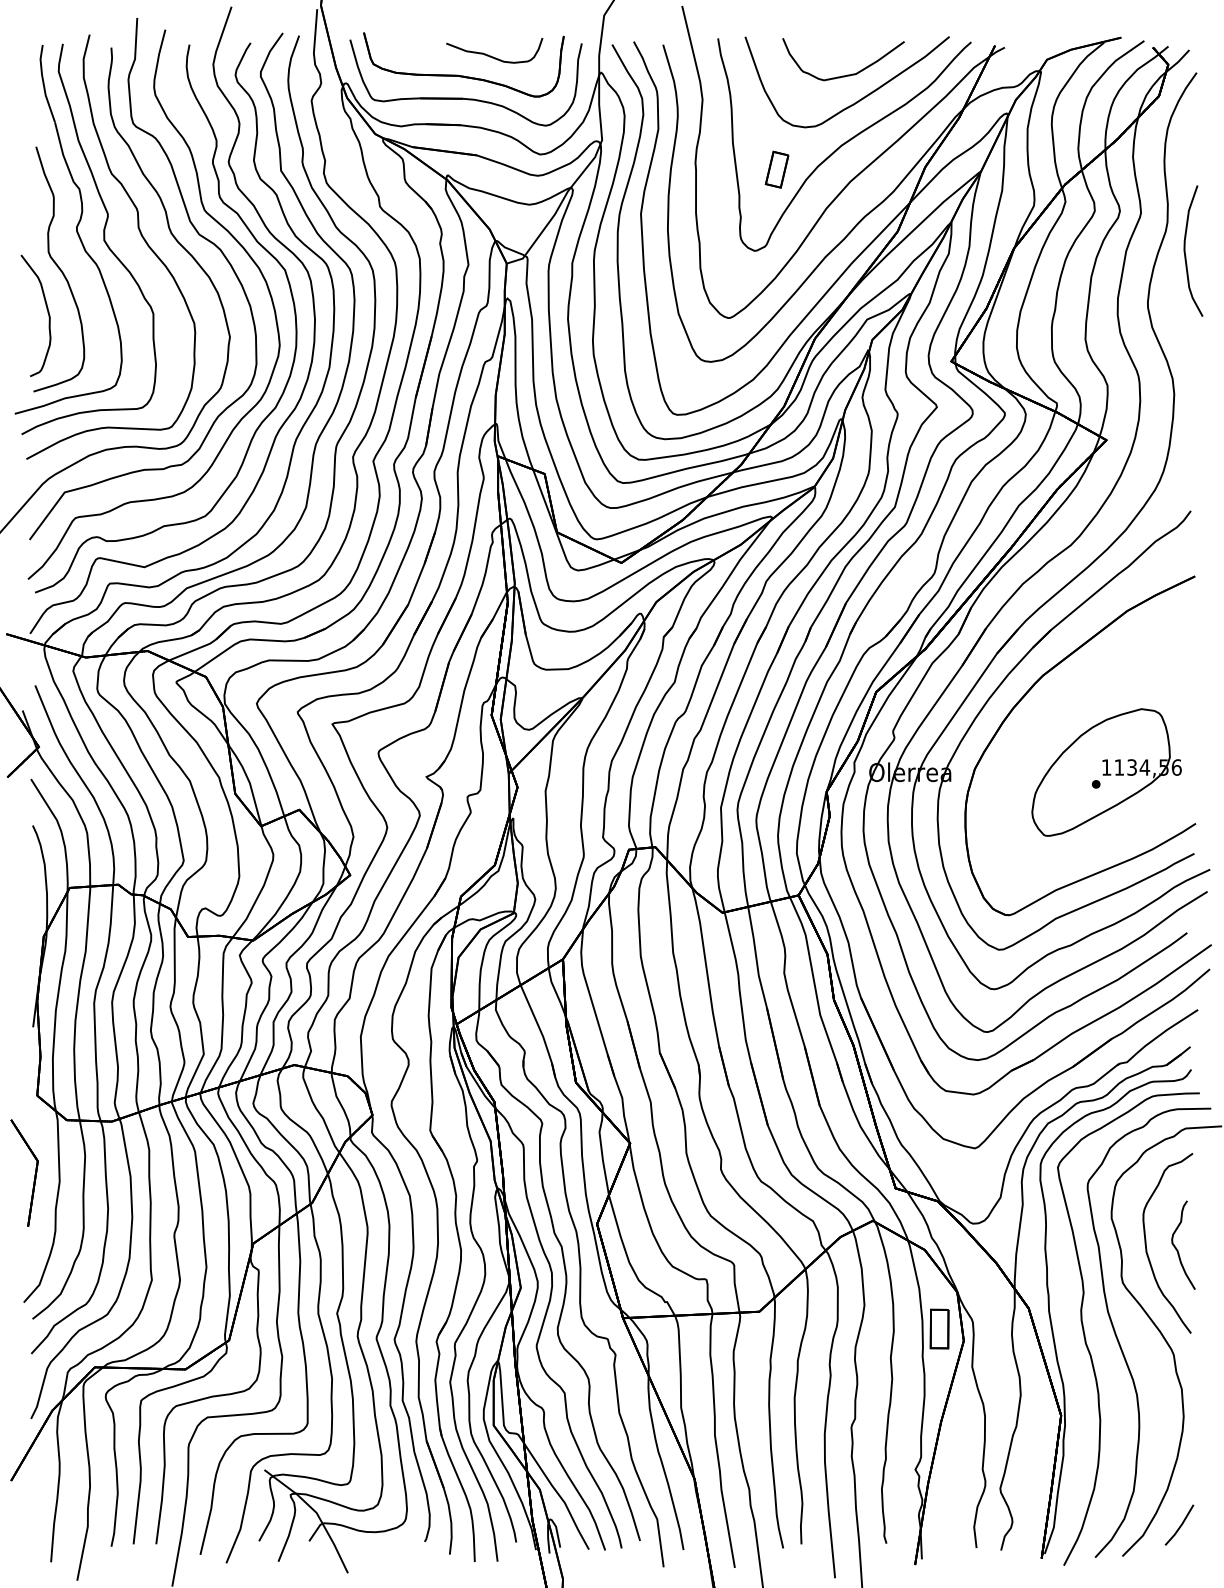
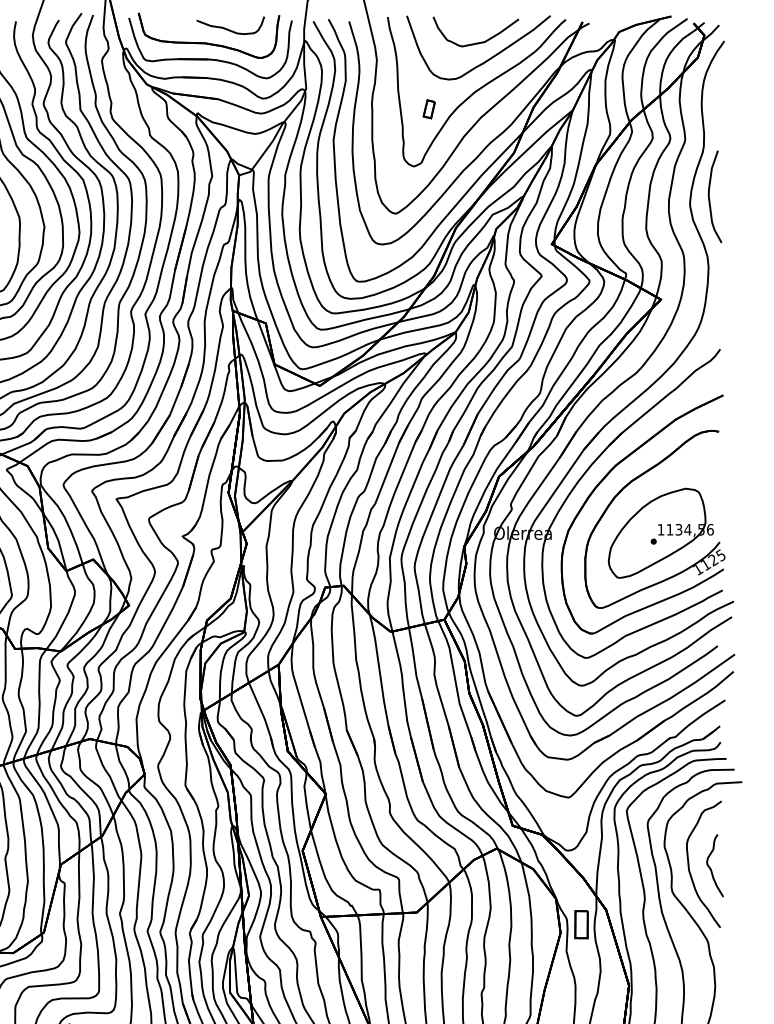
part: (776, 169) -> (428, 109), size x0.71
curve: (1185, 250) -> (709, 196), moved
part: (1056, 707) -> (625, 487), added
part: (939, 1328) -> (581, 924), moved

